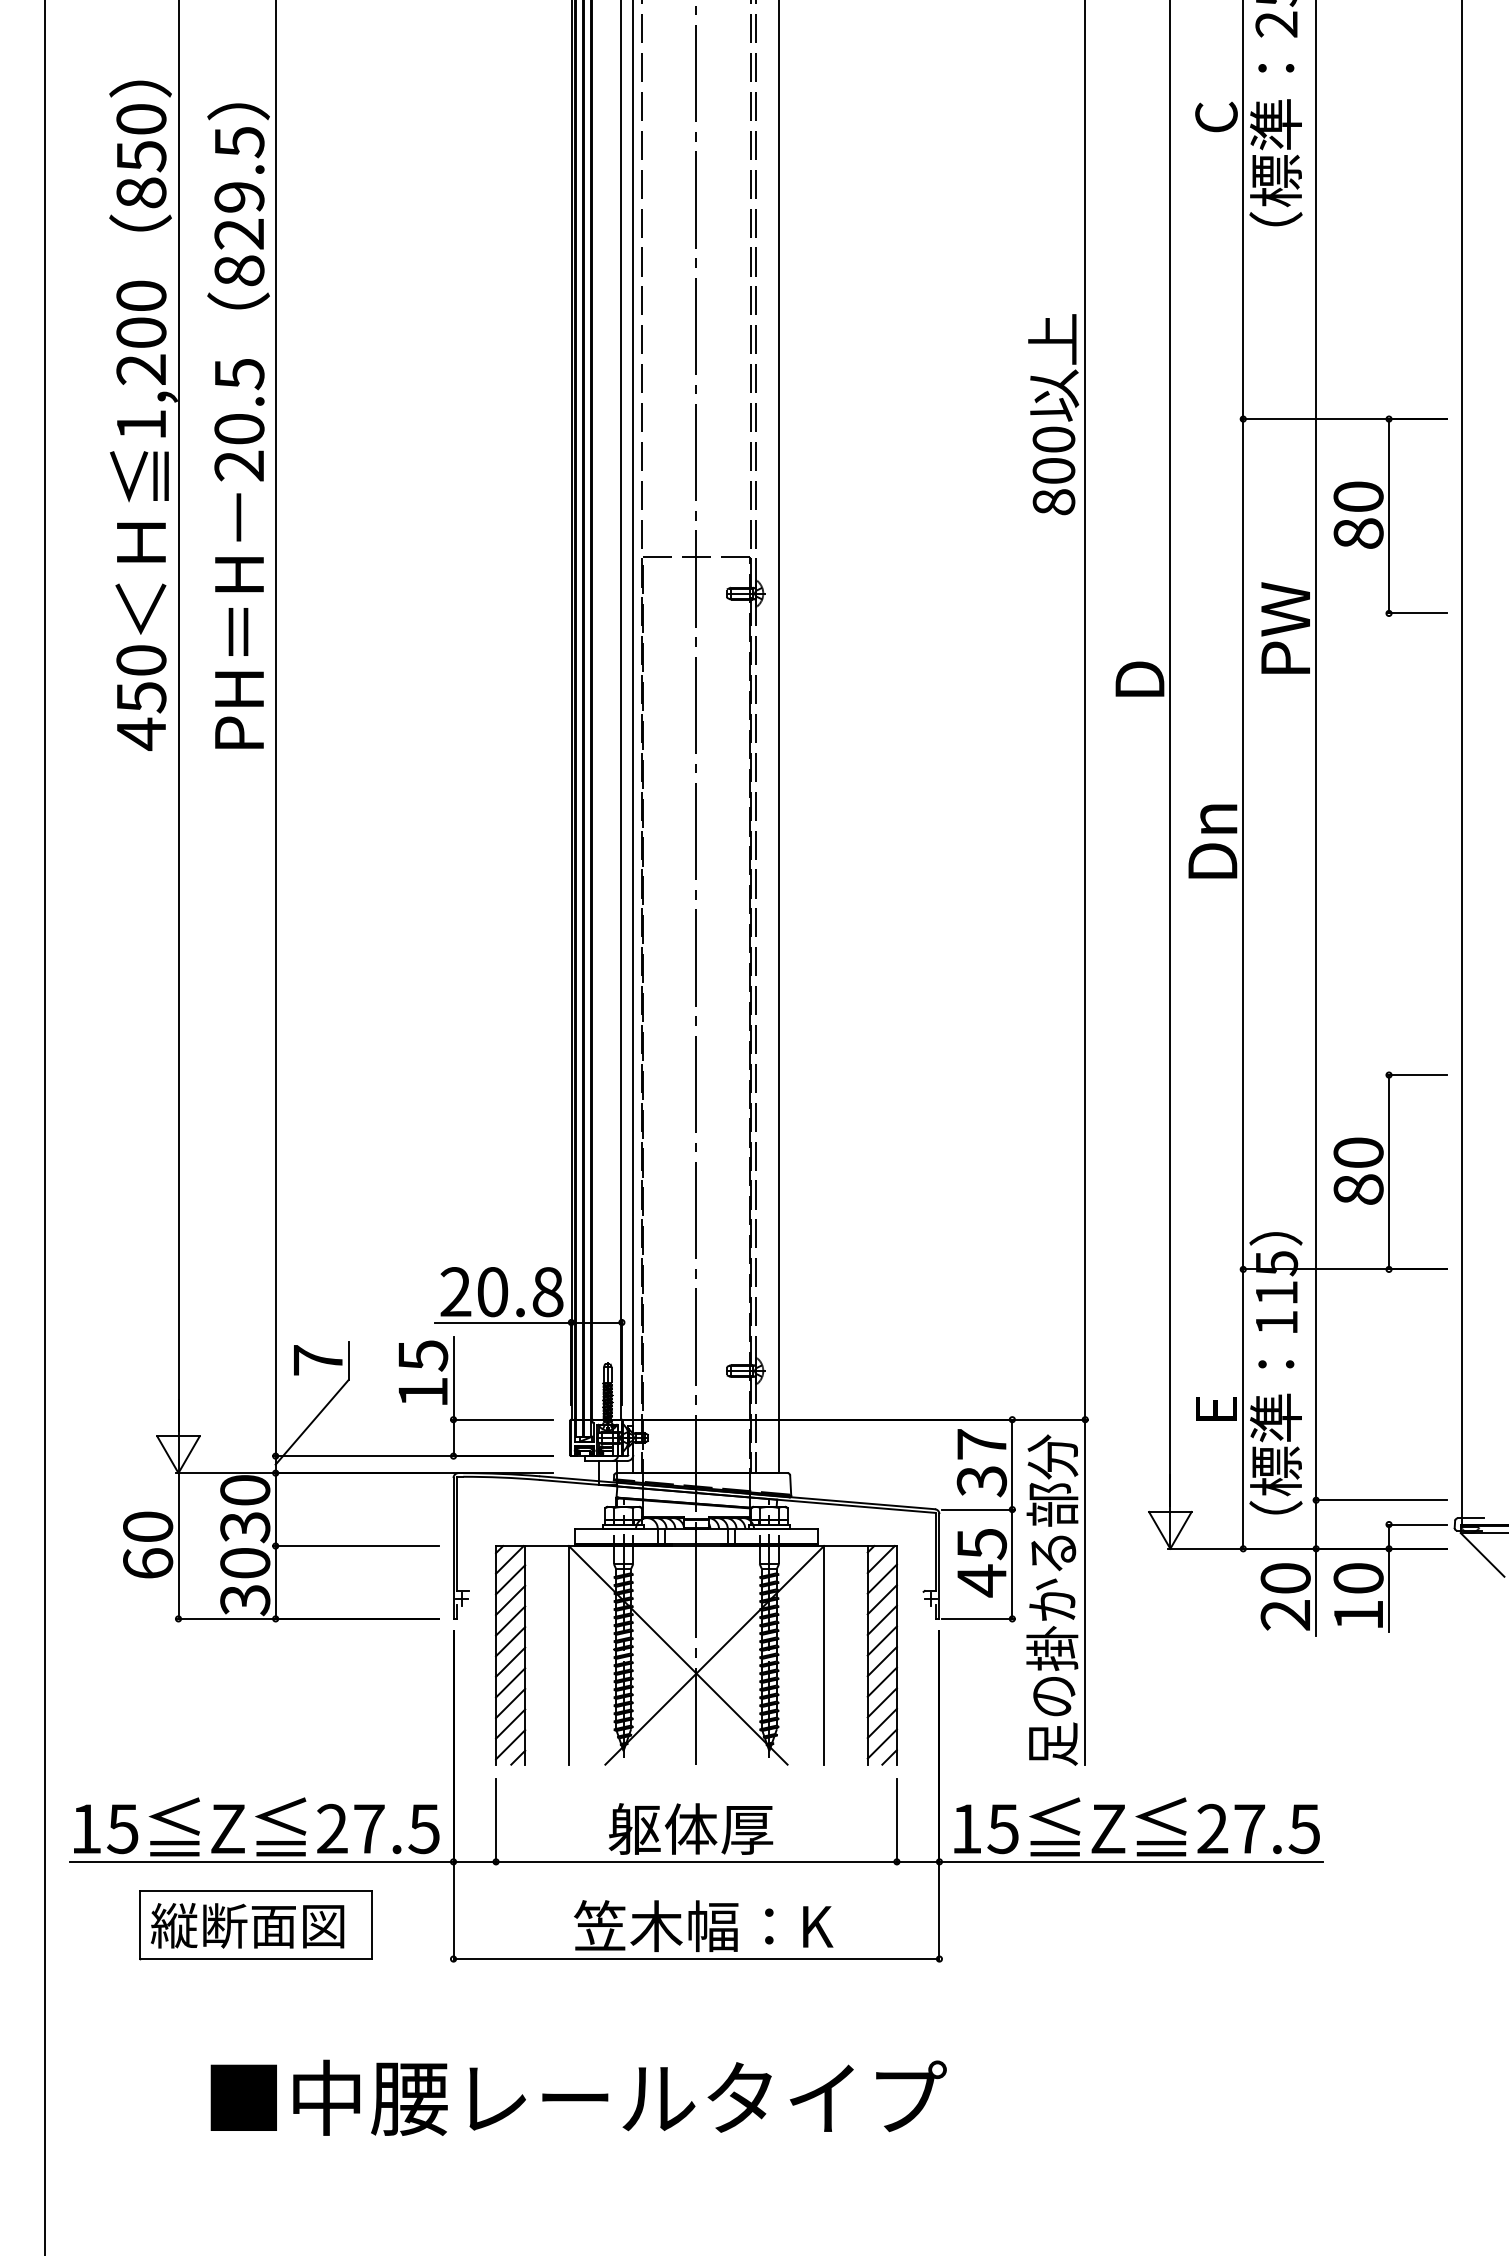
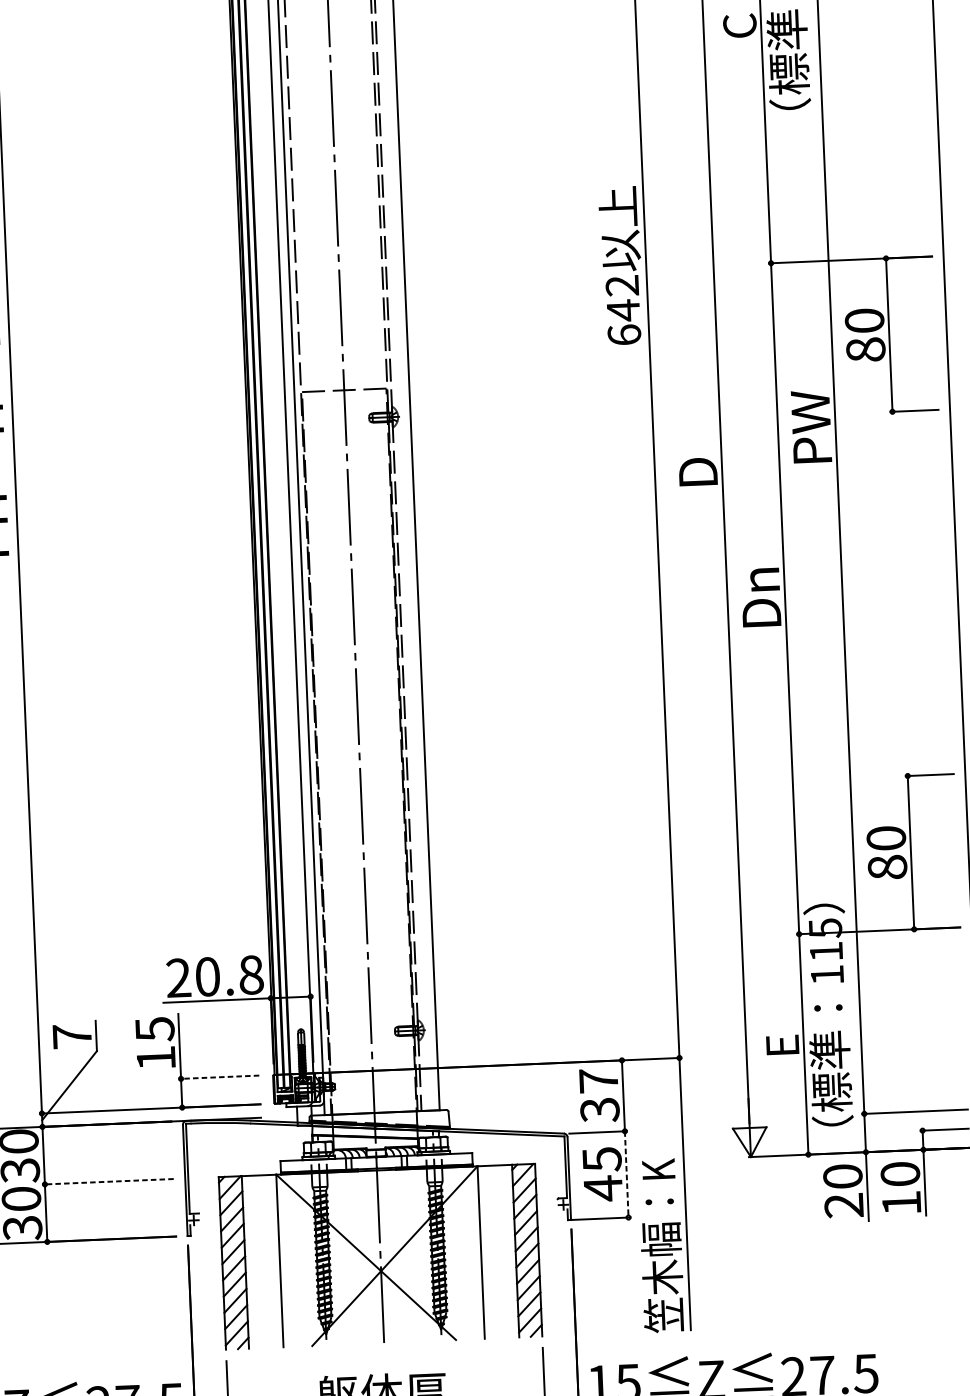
text: (1053, 470) -> (623, 310), 800 -> 642
line: (501, 1419) -> (218, 1077), solid -> dashed
line: (356, 1546) -> (108, 1182), solid -> dashed
line: (1012, 1564) -> (626, 1174), solid -> dashed
text: (1052, 1600) -> (659, 1201), 足の掛かる部分 -> 笠木幅：K

